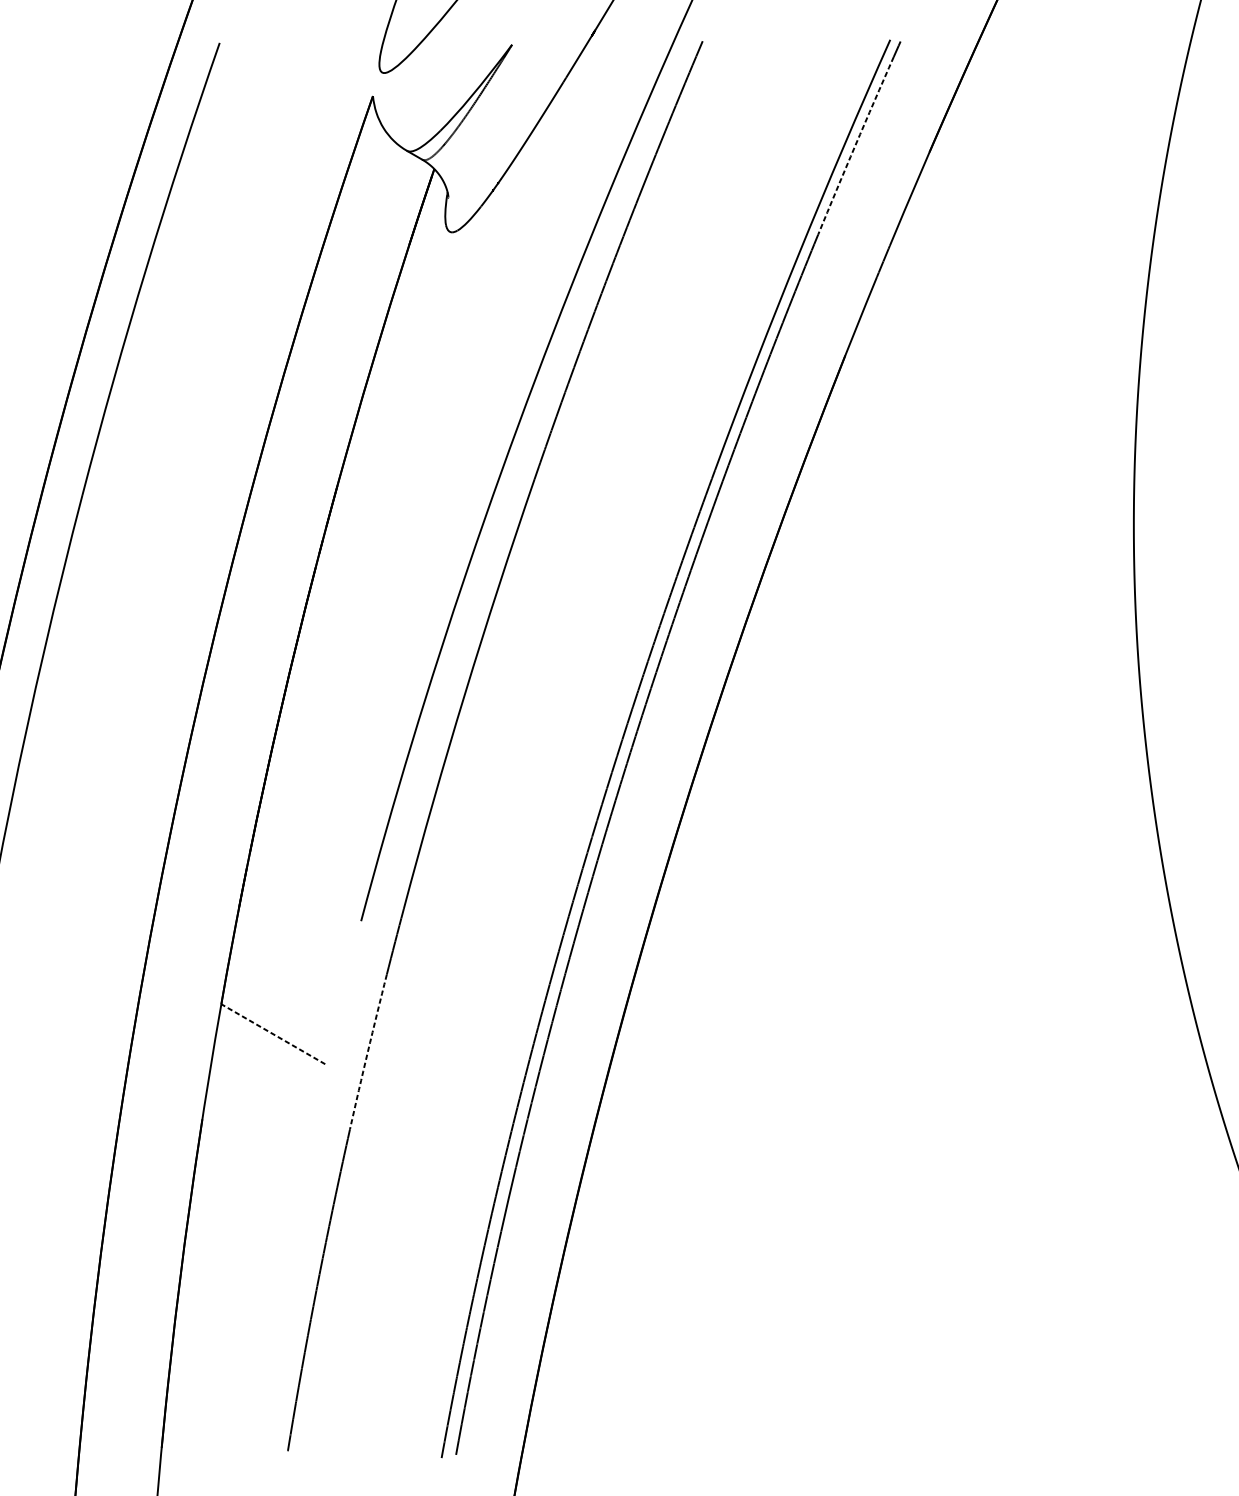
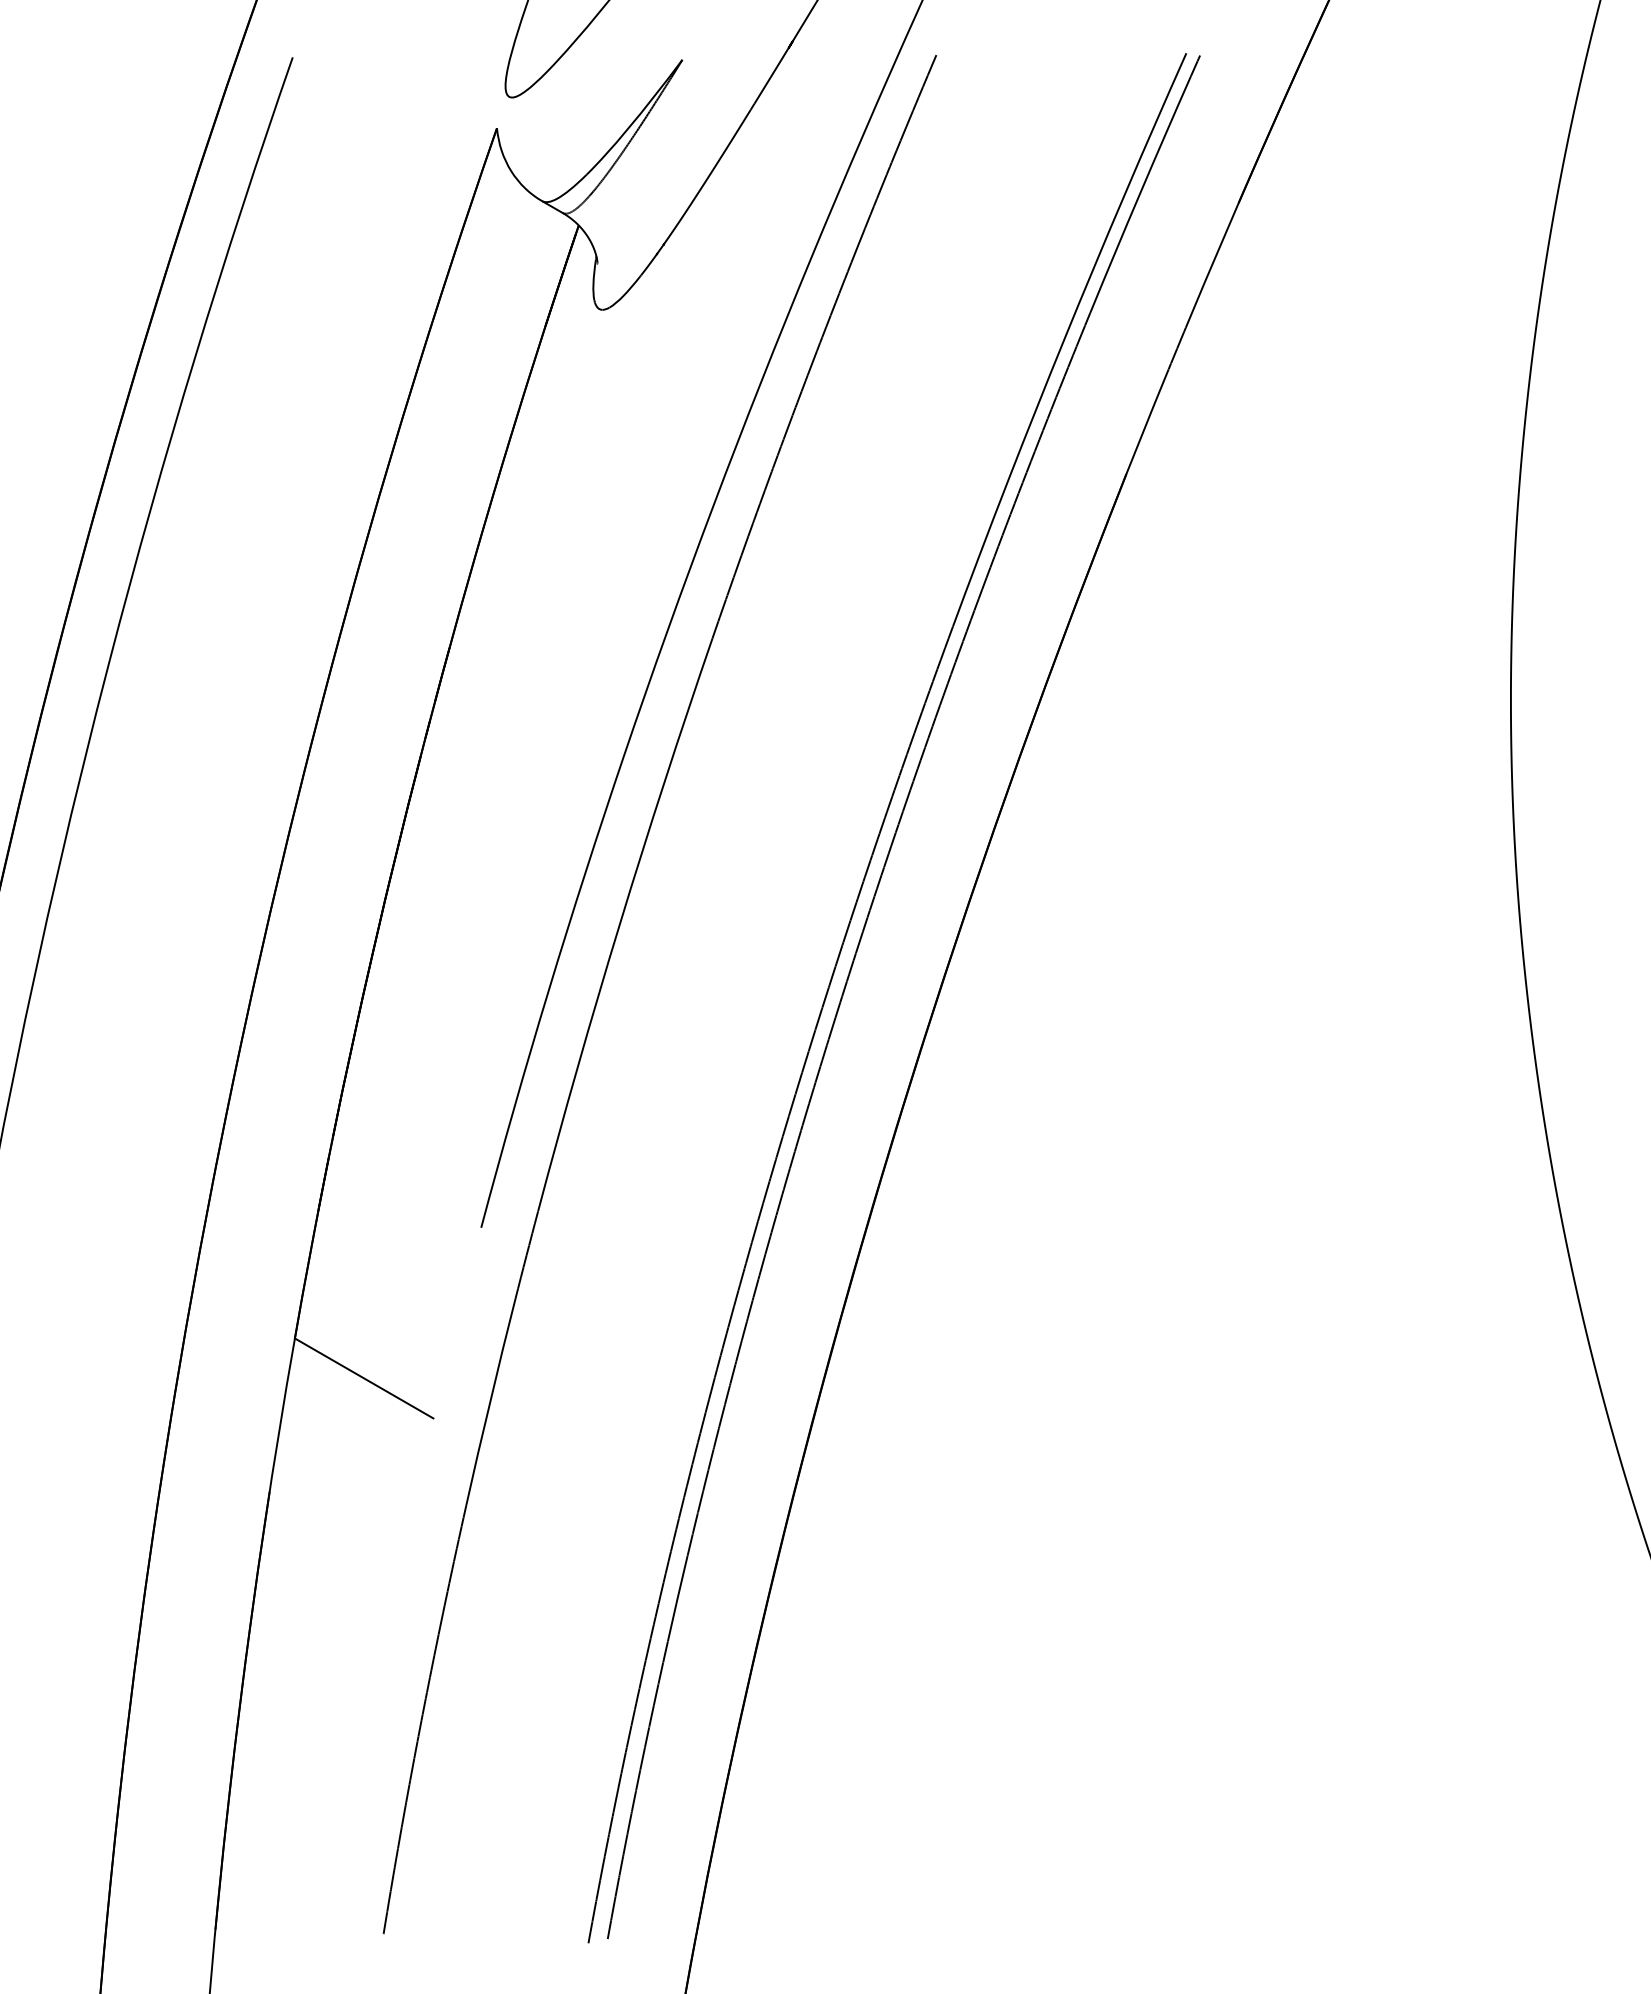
arc: (855, 145) -> (1139, 194), dashed -> solid
line: (273, 1034) -> (364, 1378), dashed -> solid
arc: (368, 1051) -> (490, 1401), dashed -> solid

